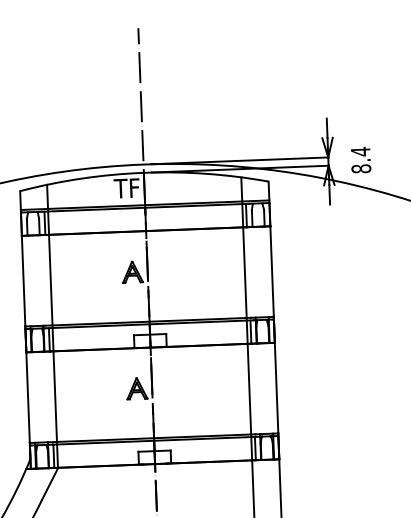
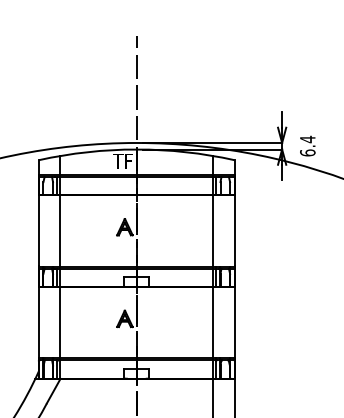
text: (360, 168) -> (307, 152), 8.4 -> 6.4

